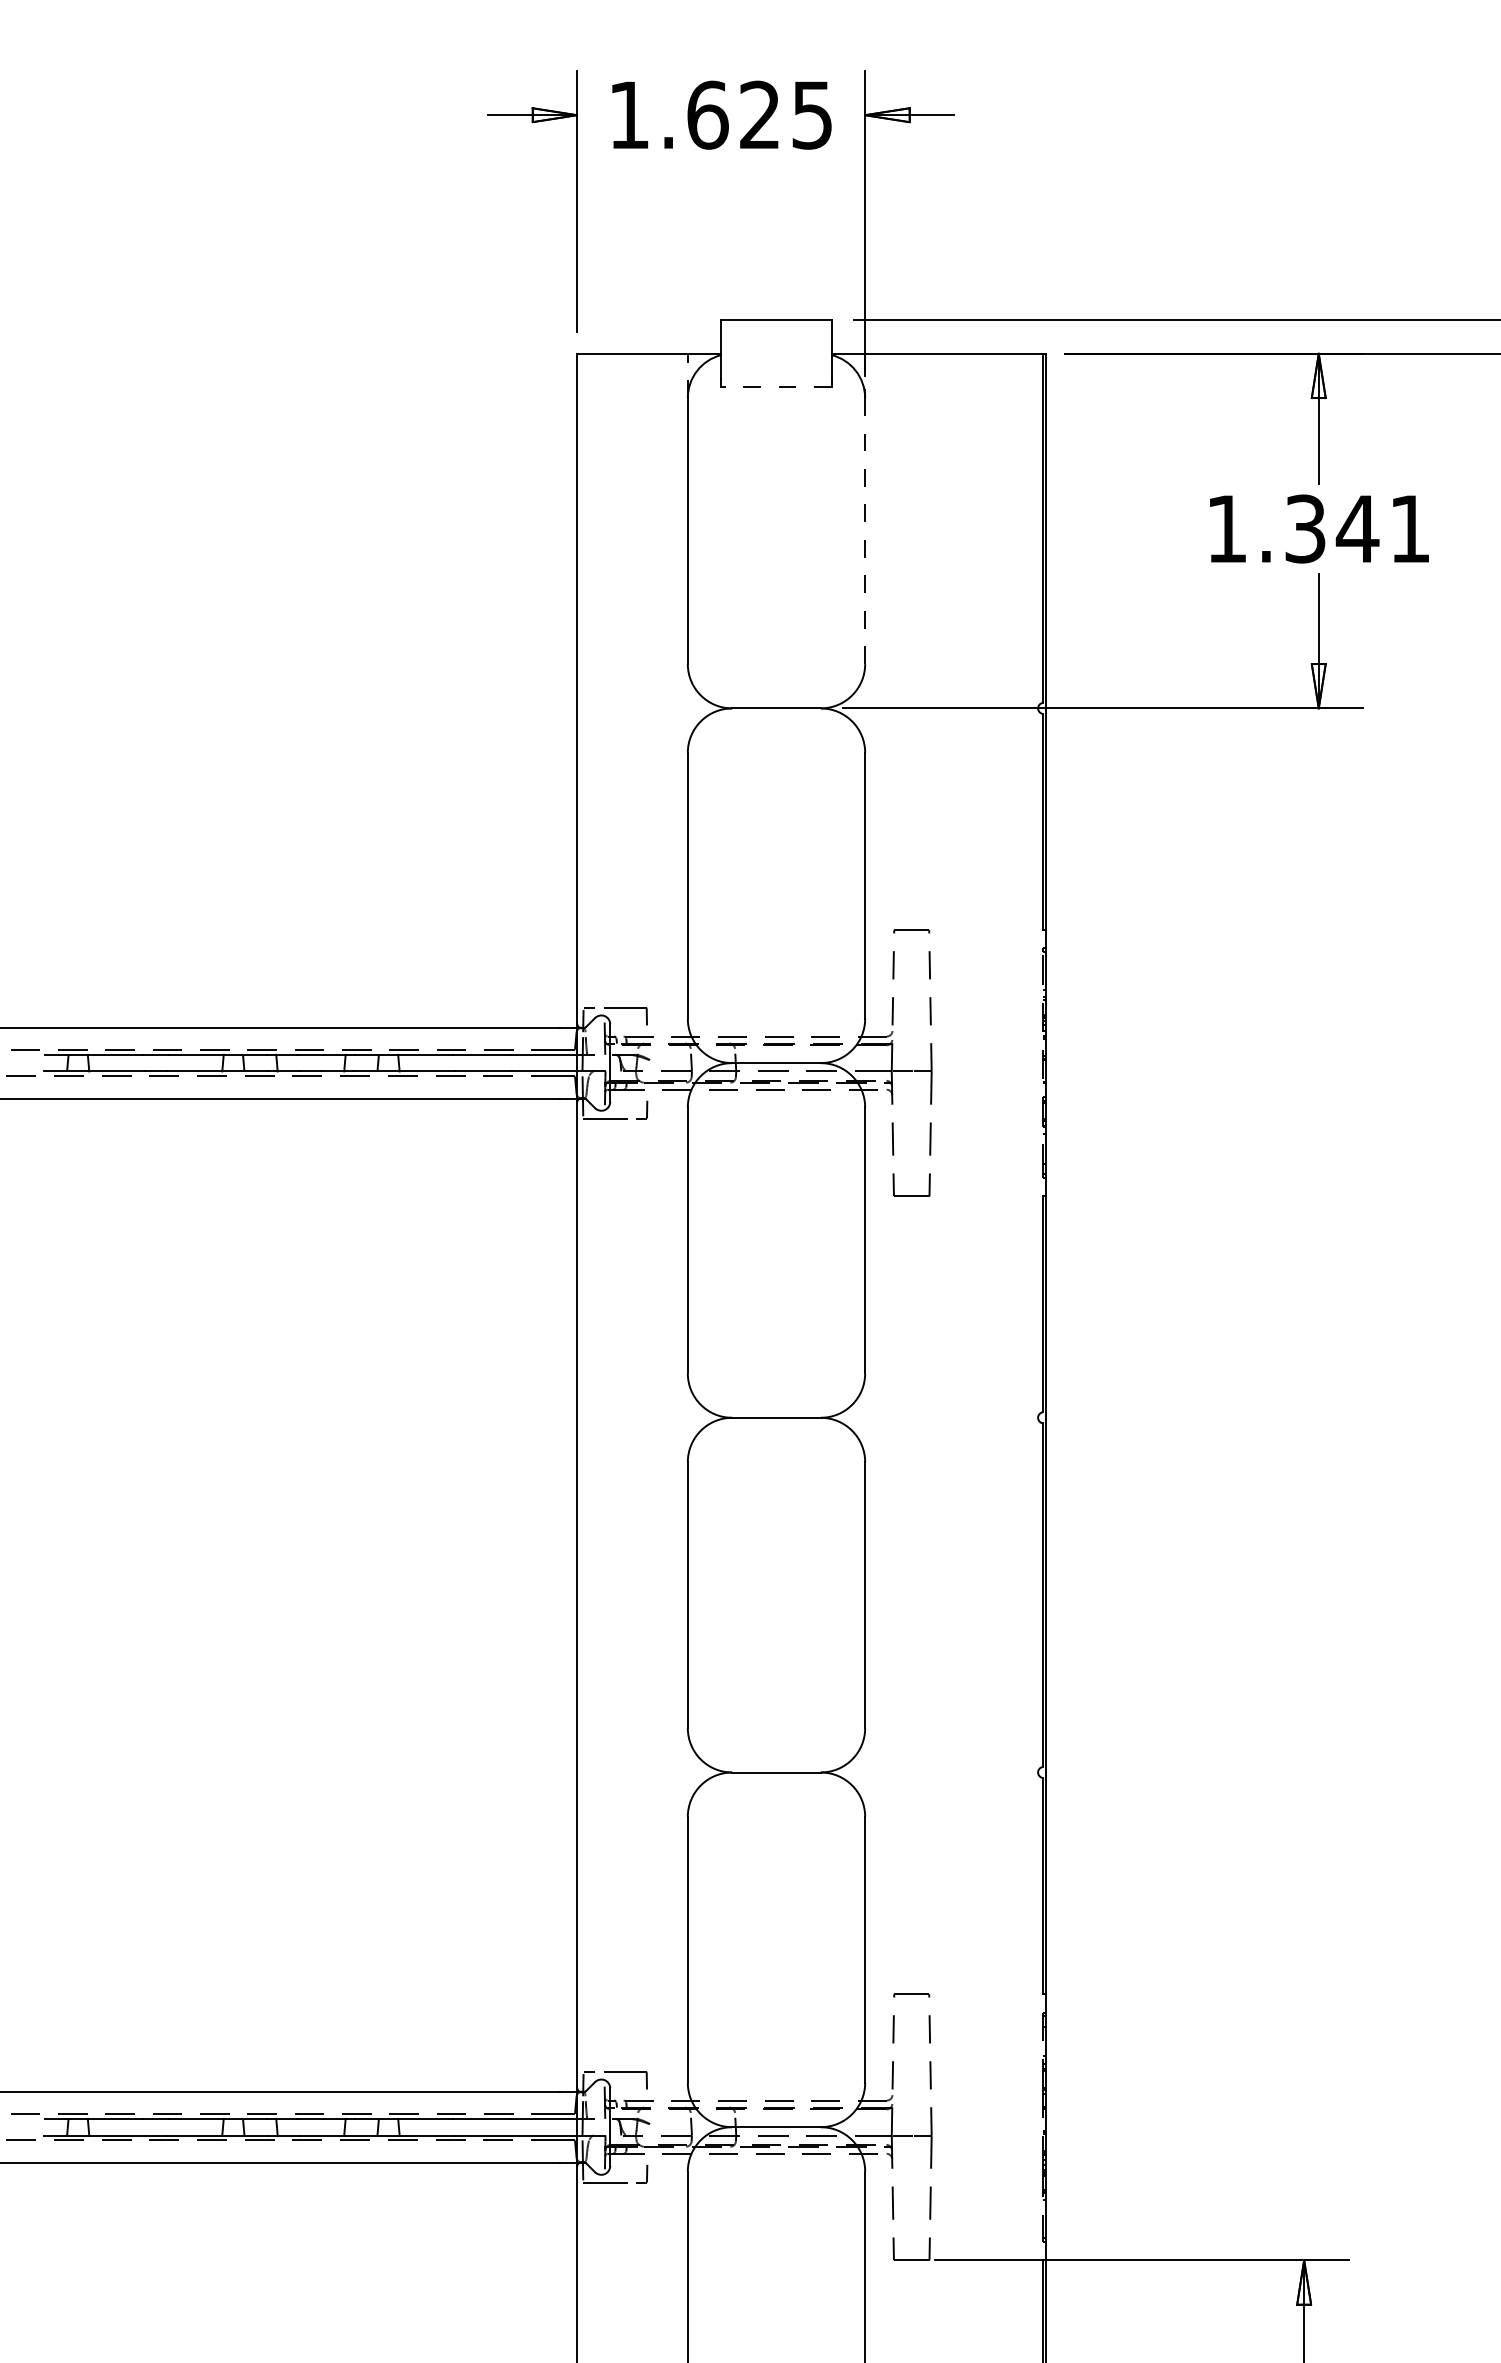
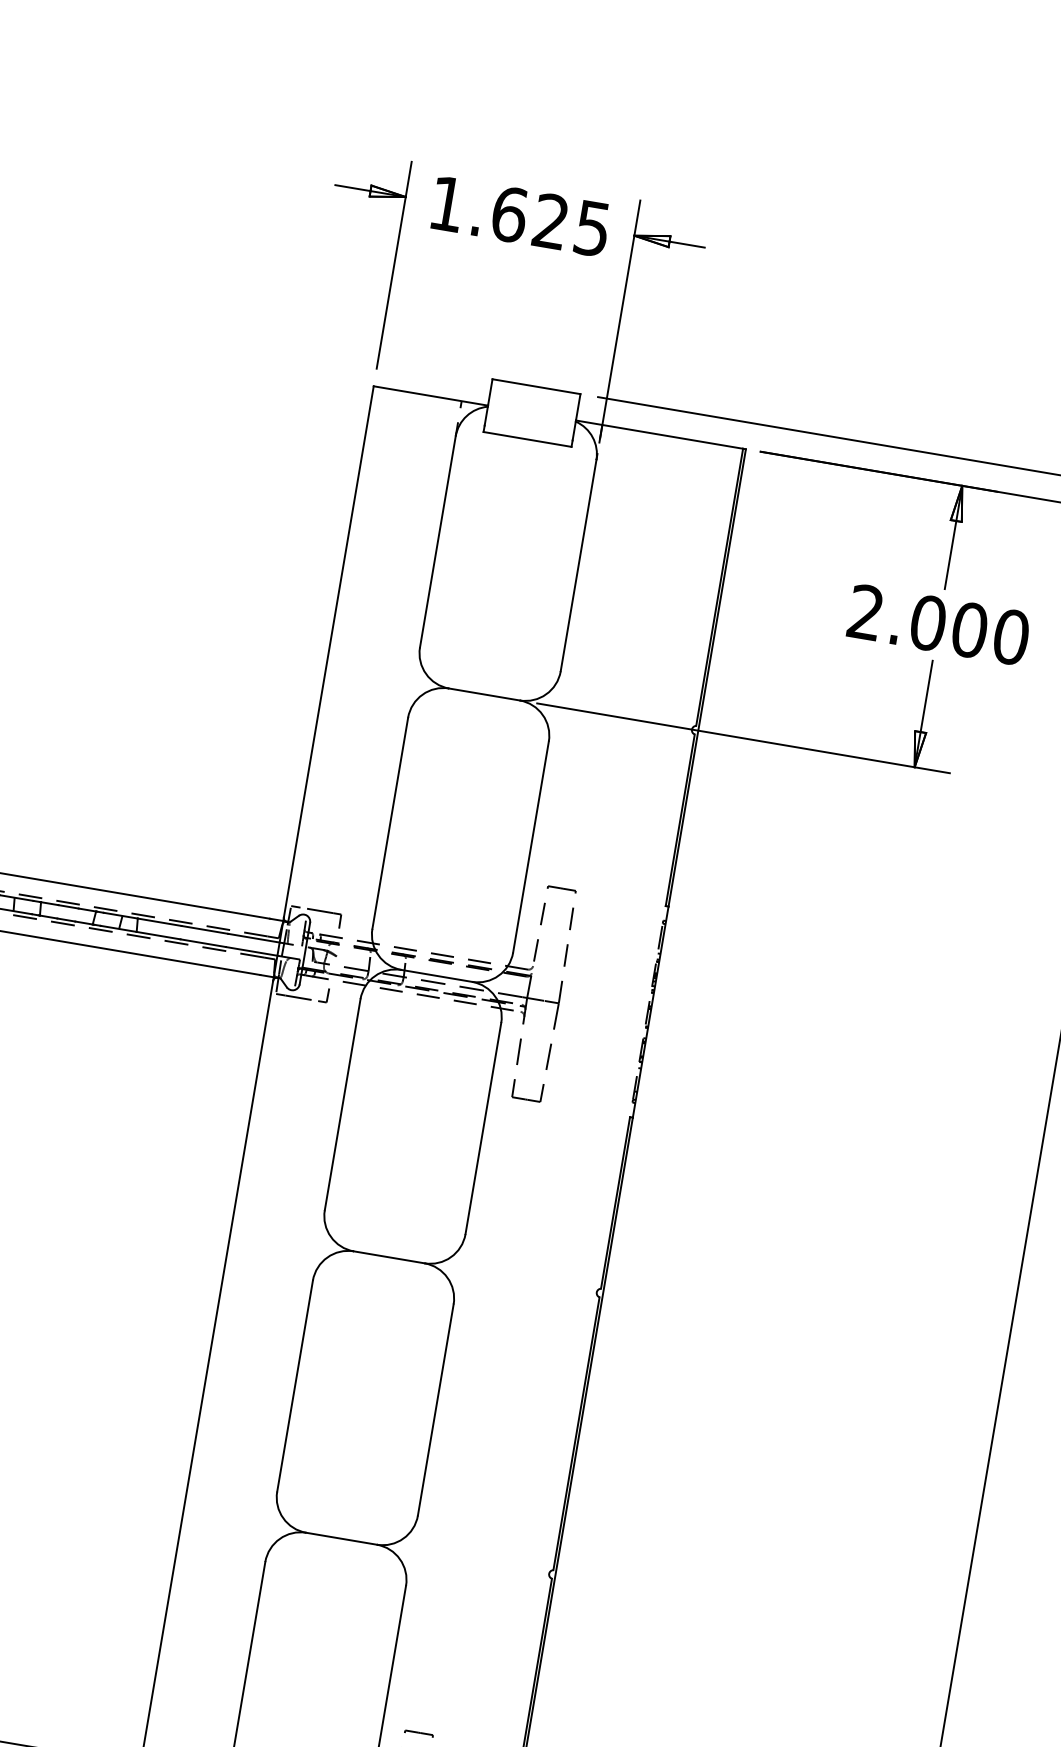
line: (776, 387) -> (527, 439), dashed -> solid
text: (1318, 528) -> (938, 624), 1.341 -> 2.000
line: (865, 530) -> (578, 565), dashed -> solid

